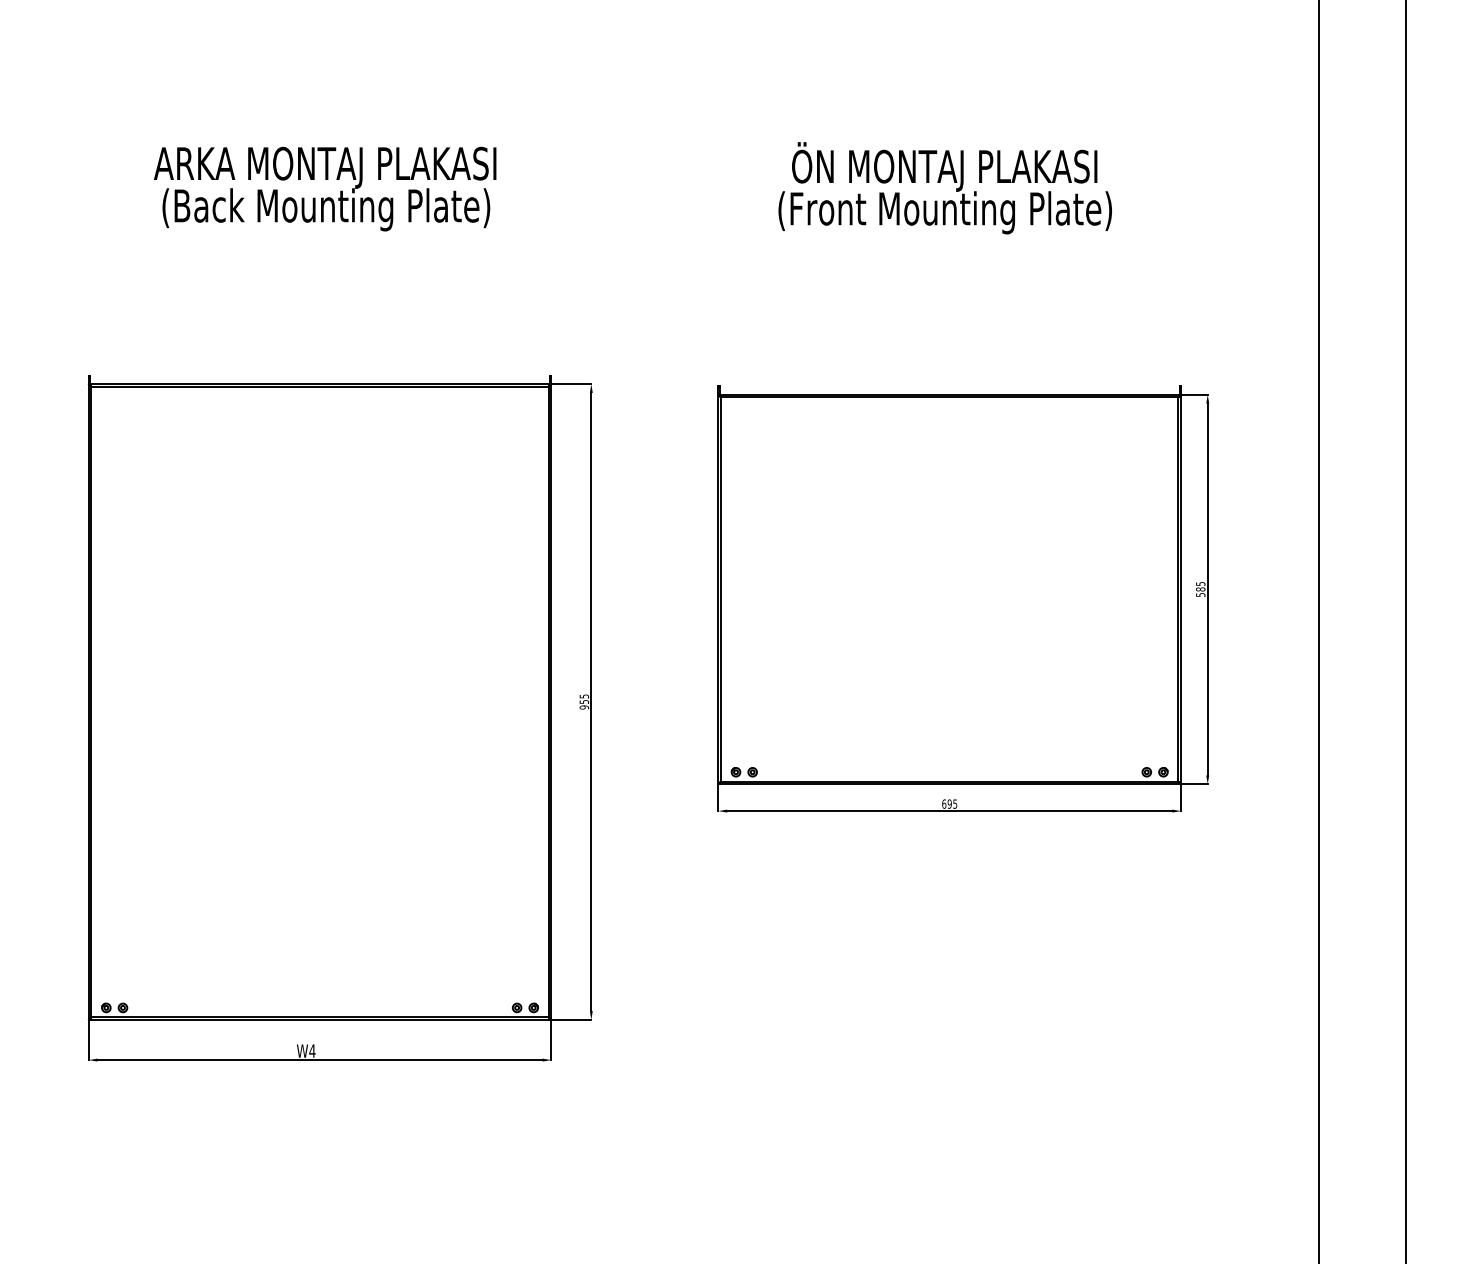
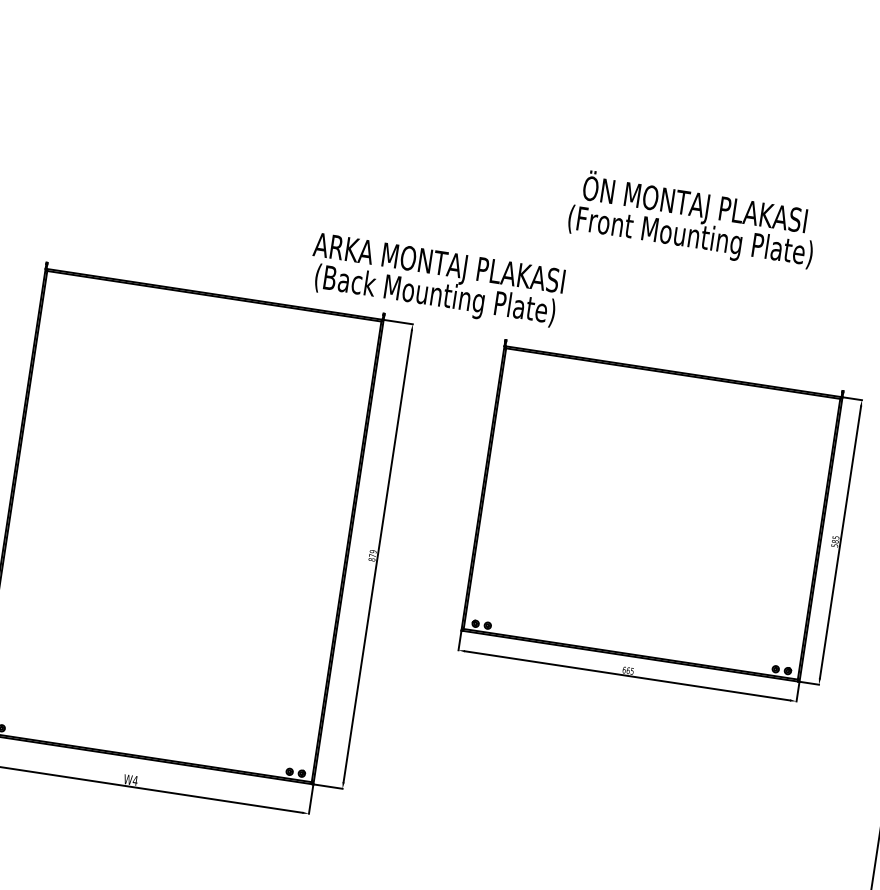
text: (325, 188) -> (436, 281), moved
text: (584, 701) -> (372, 555), 955 -> 879
text: (949, 803) -> (628, 670), 695 -> 665

